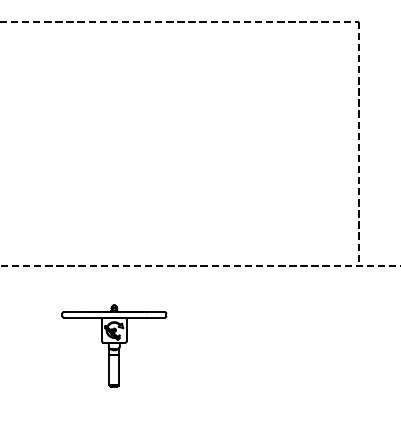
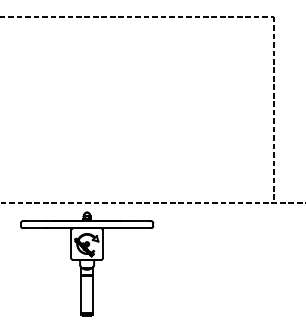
part: (114, 345) -> (87, 263), size x1.67

